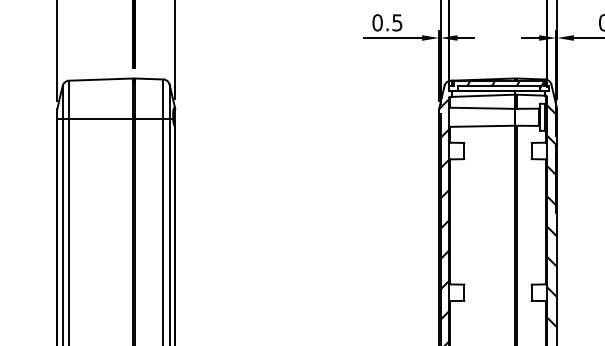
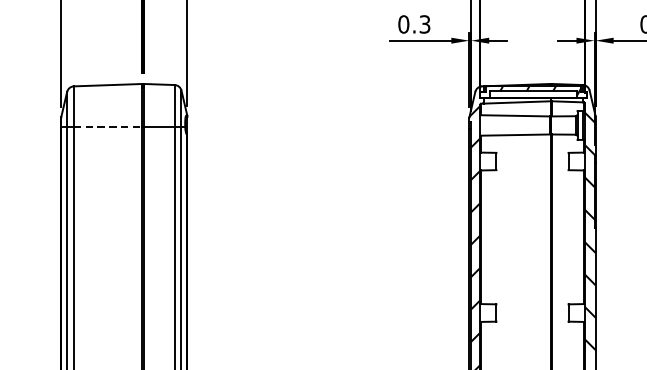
text: (397, 22) -> (425, 24), 0.5 -> 0.3
line: (101, 118) -> (108, 126), solid -> dashed

